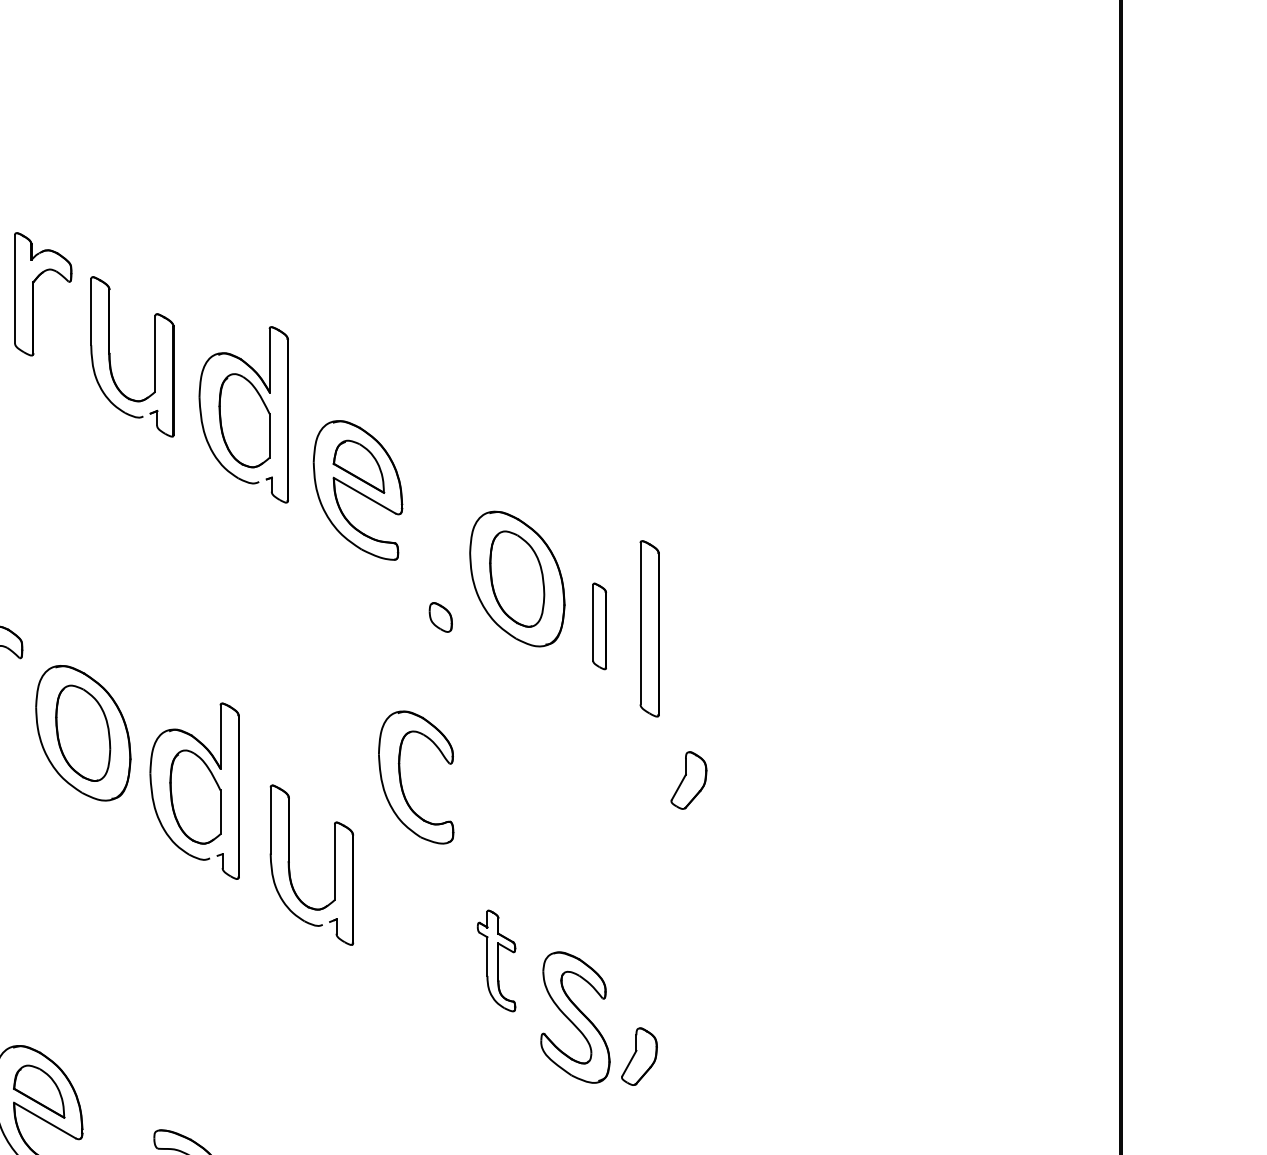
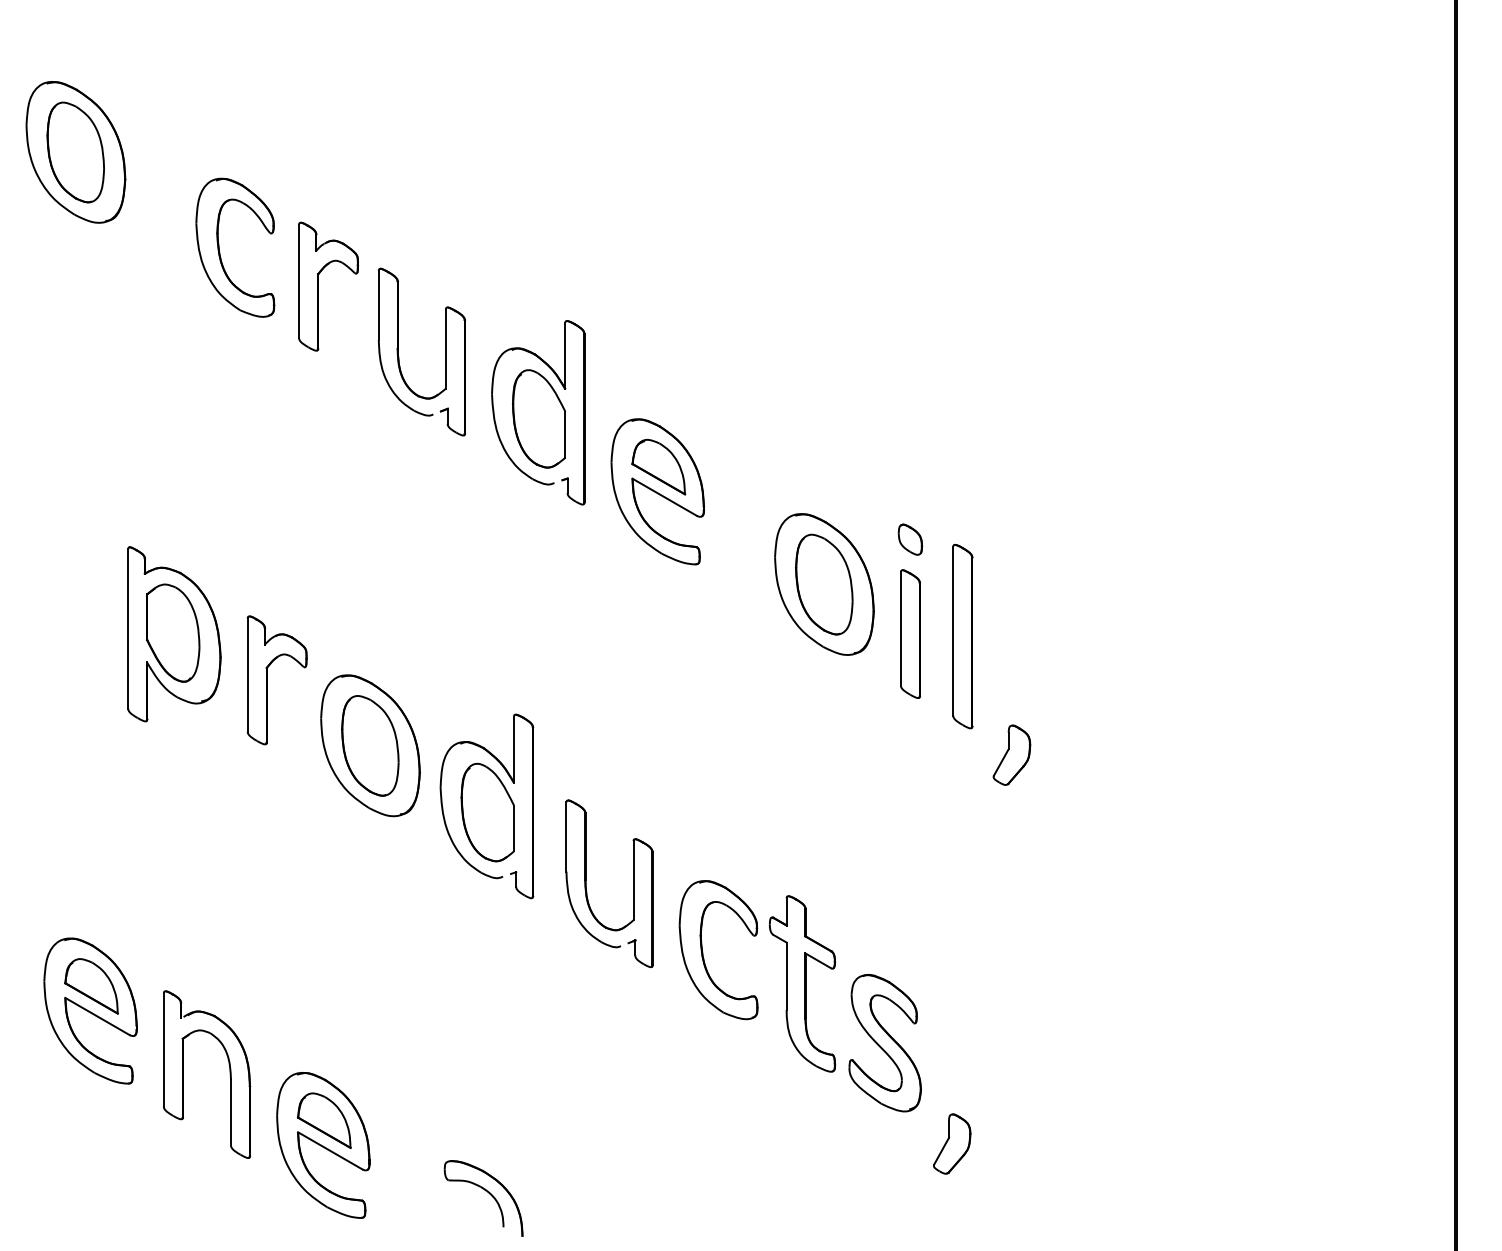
part: (440, 617) -> (910, 539), moved
part: (599, 625) -> (910, 633), size x1.43
part: (401, 779) -> (703, 952), moved
part: (688, 779) -> (1011, 754), moved
part: (496, 960) -> (802, 983), size x1.67
part: (639, 1056) -> (952, 1143), moved

